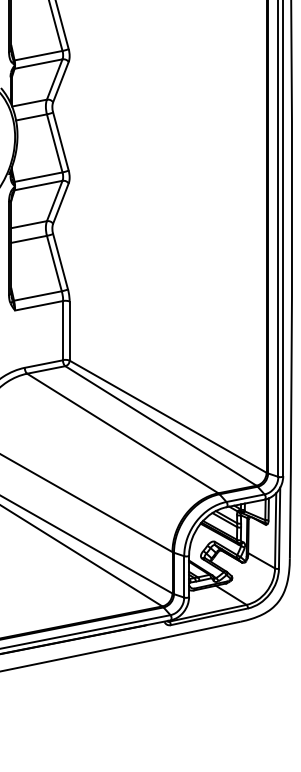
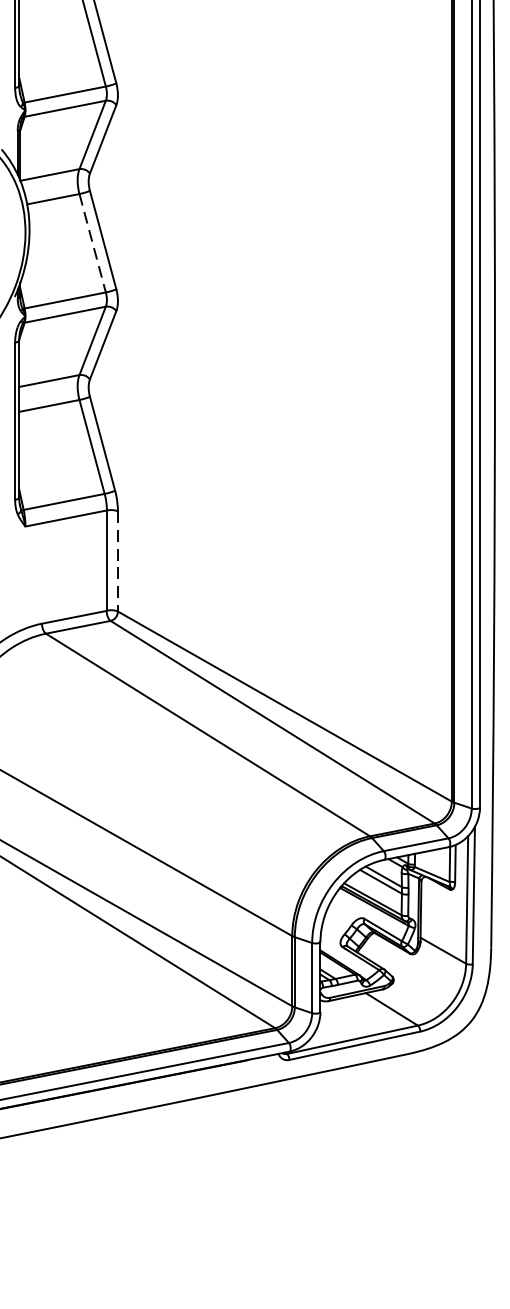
line: (54, 143) -> (92, 243), solid -> dashed
line: (69, 331) -> (117, 562), solid -> dashed

